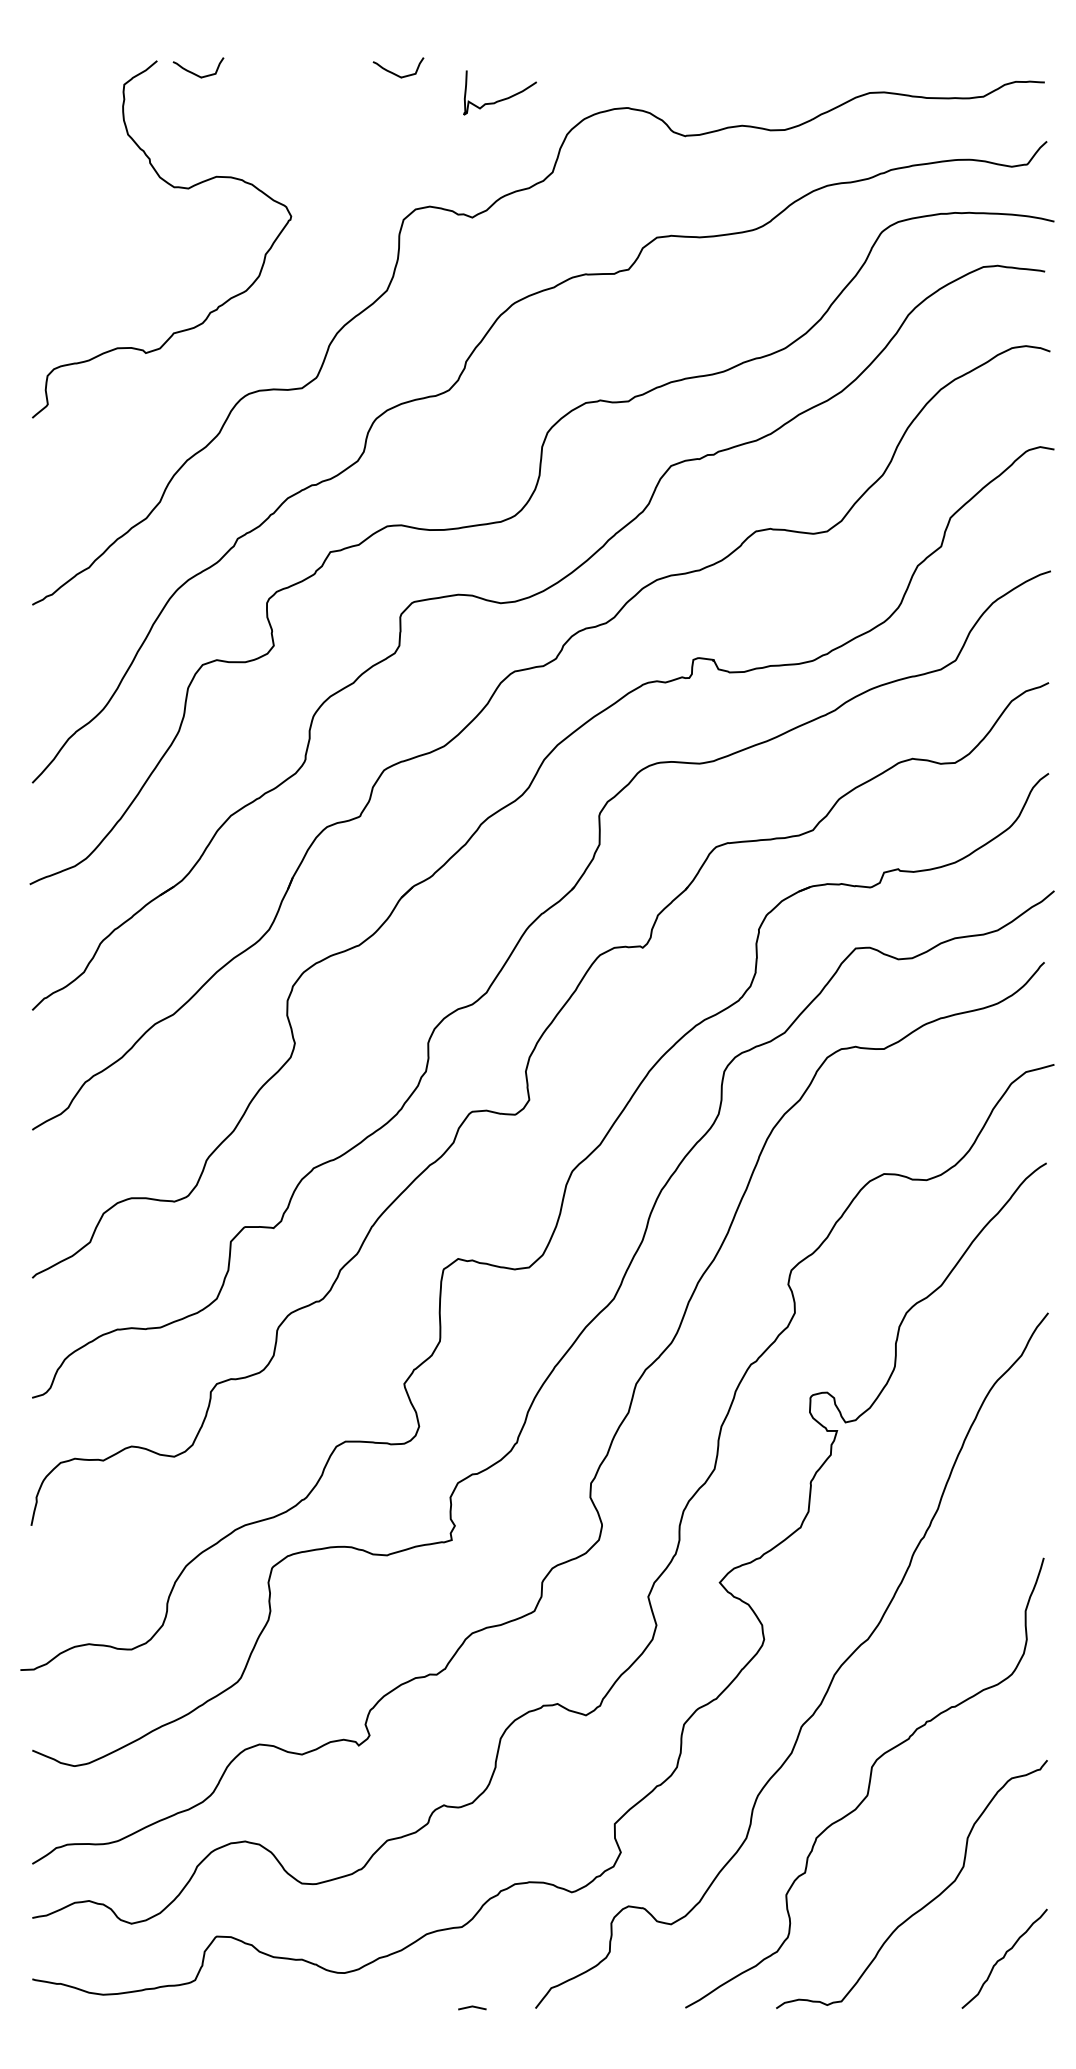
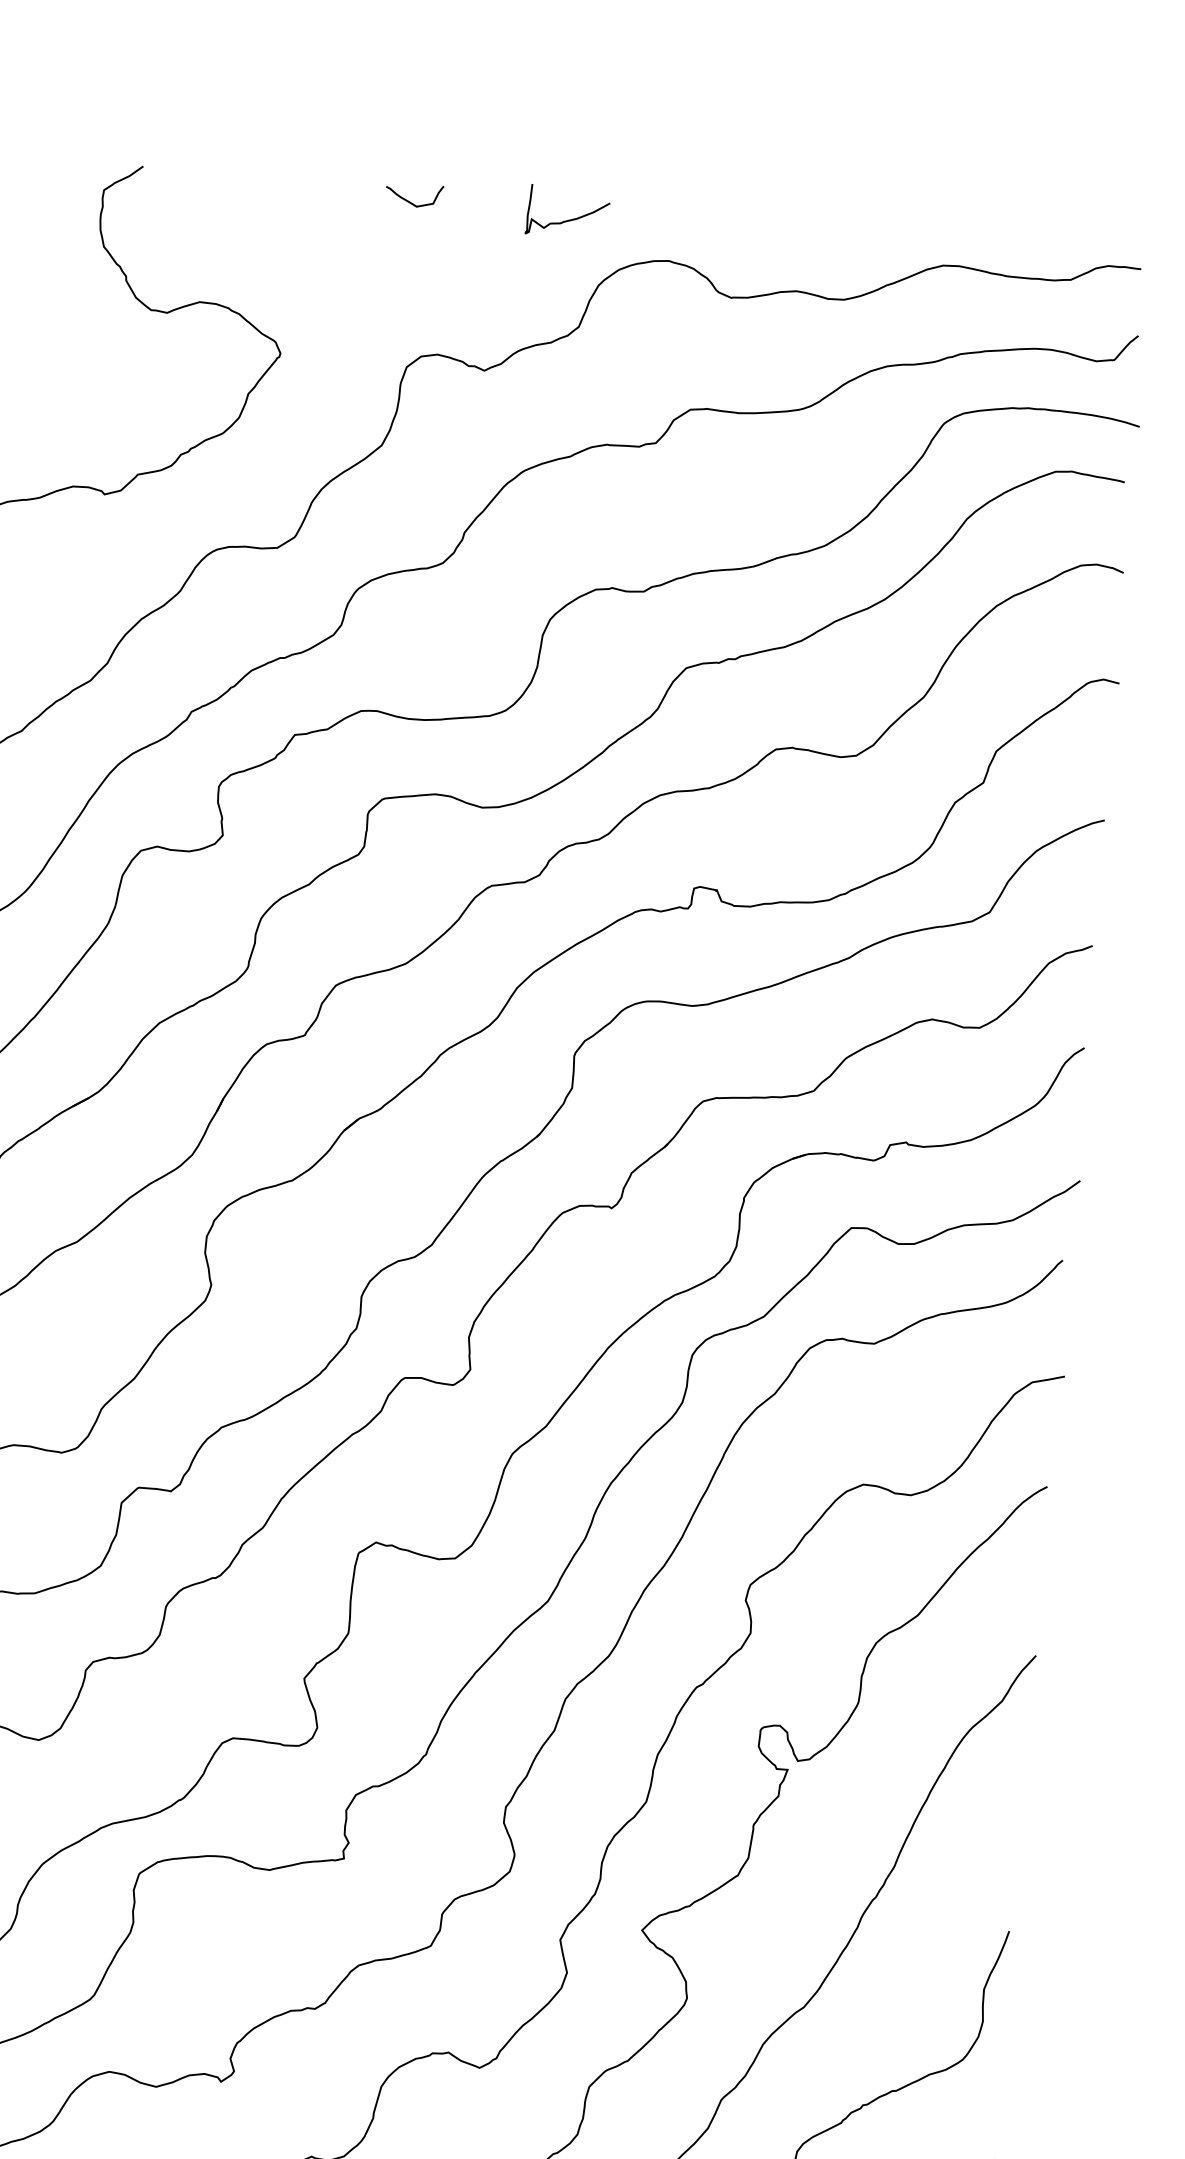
curve: (195, 73) -> (185, 183), removed
curve: (500, 99) -> (567, 219), moved

